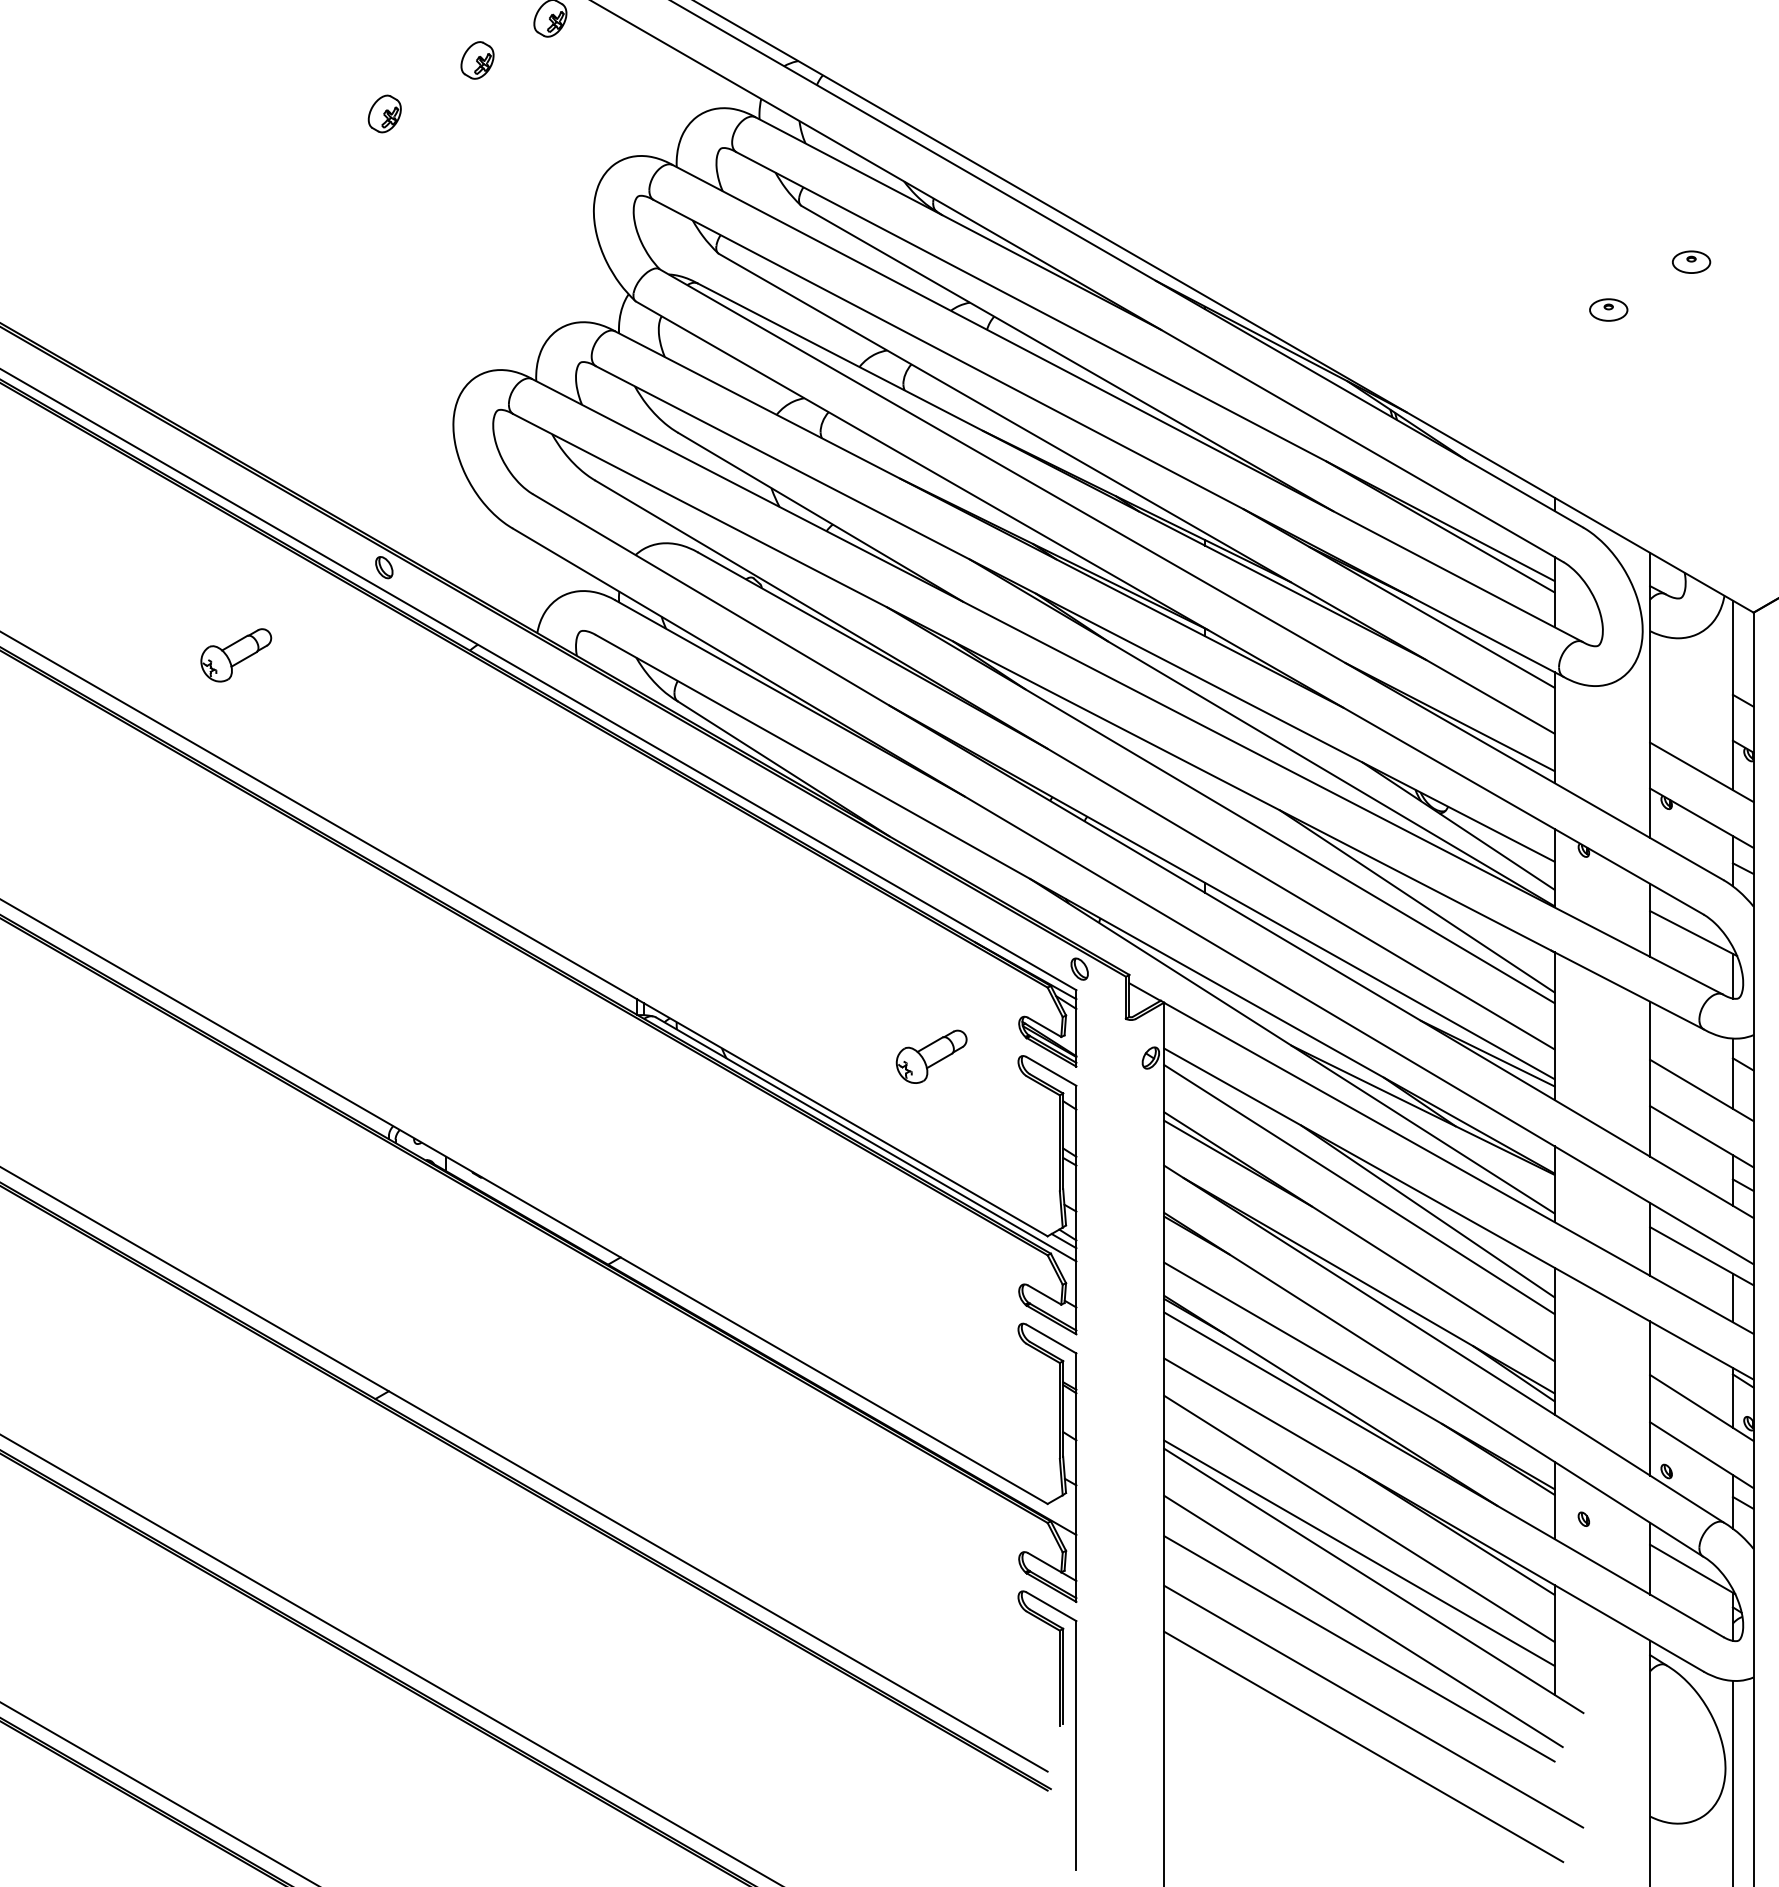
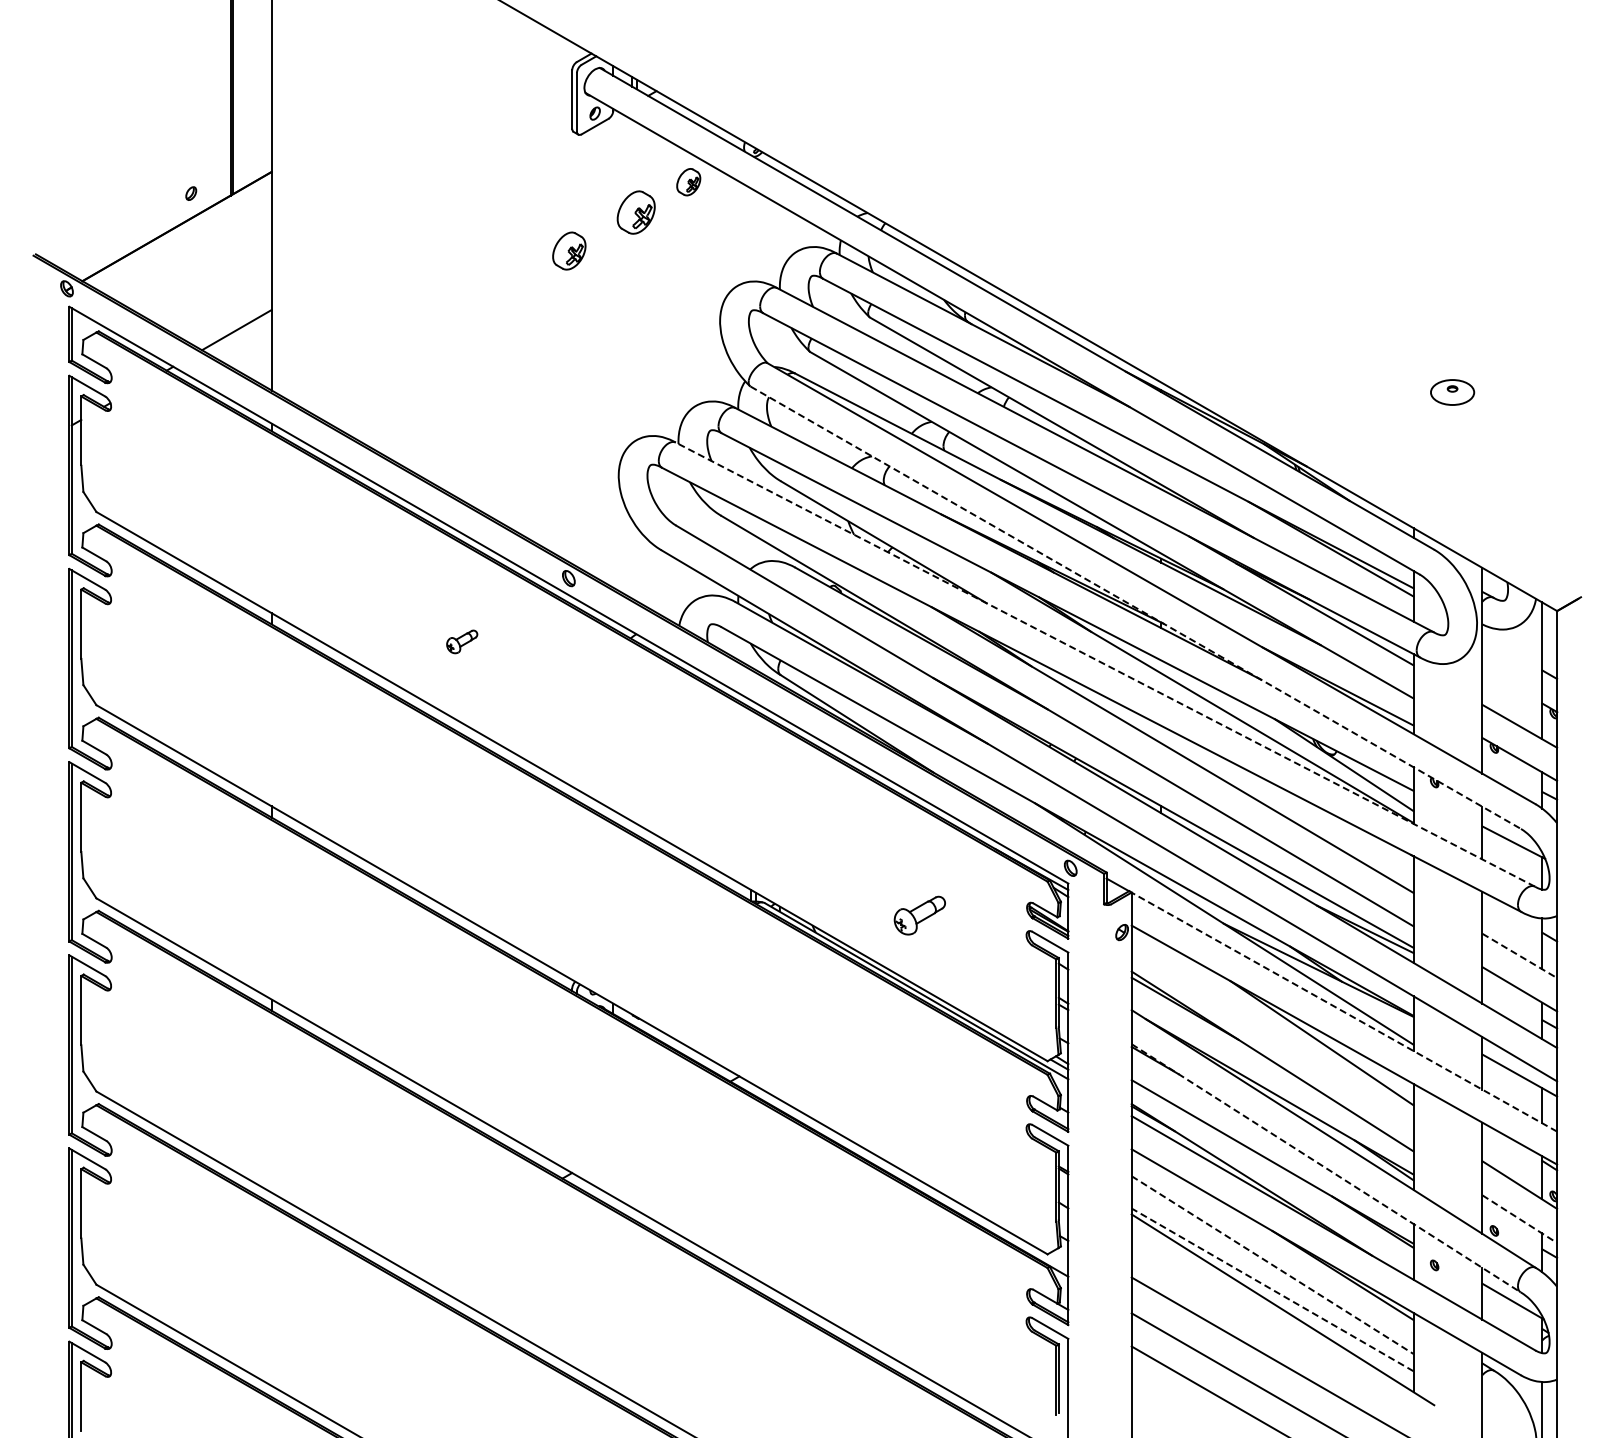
part: (476, 60) -> (635, 212), size x1.6
part: (383, 114) -> (568, 251), size x1.4
part: (1690, 261) -> (1511, 357), removed
part: (1608, 309) -> (1452, 392), size x1.6
line: (1170, 609) -> (1136, 608), solid -> dashed
part: (236, 654) -> (462, 641), size x0.6
line: (1127, 686) -> (1105, 664), solid -> dashed
line: (1417, 901) -> (1314, 819), removed
part: (931, 1056) -> (919, 915), moved
line: (1702, 1091) -> (1520, 956), solid -> dashed
line: (1459, 1168) -> (1344, 1012), solid -> dashed
line: (1359, 1189) -> (1272, 1027), removed
line: (1434, 1385) -> (1326, 1168), solid -> dashed
line: (1702, 1455) -> (1520, 1219), solid -> dashed
line: (1359, 1519) -> (1272, 1265), solid -> dashed
line: (1359, 1552) -> (1272, 1289), solid -> dashed
line: (1363, 1620) -> (1275, 1338), removed

